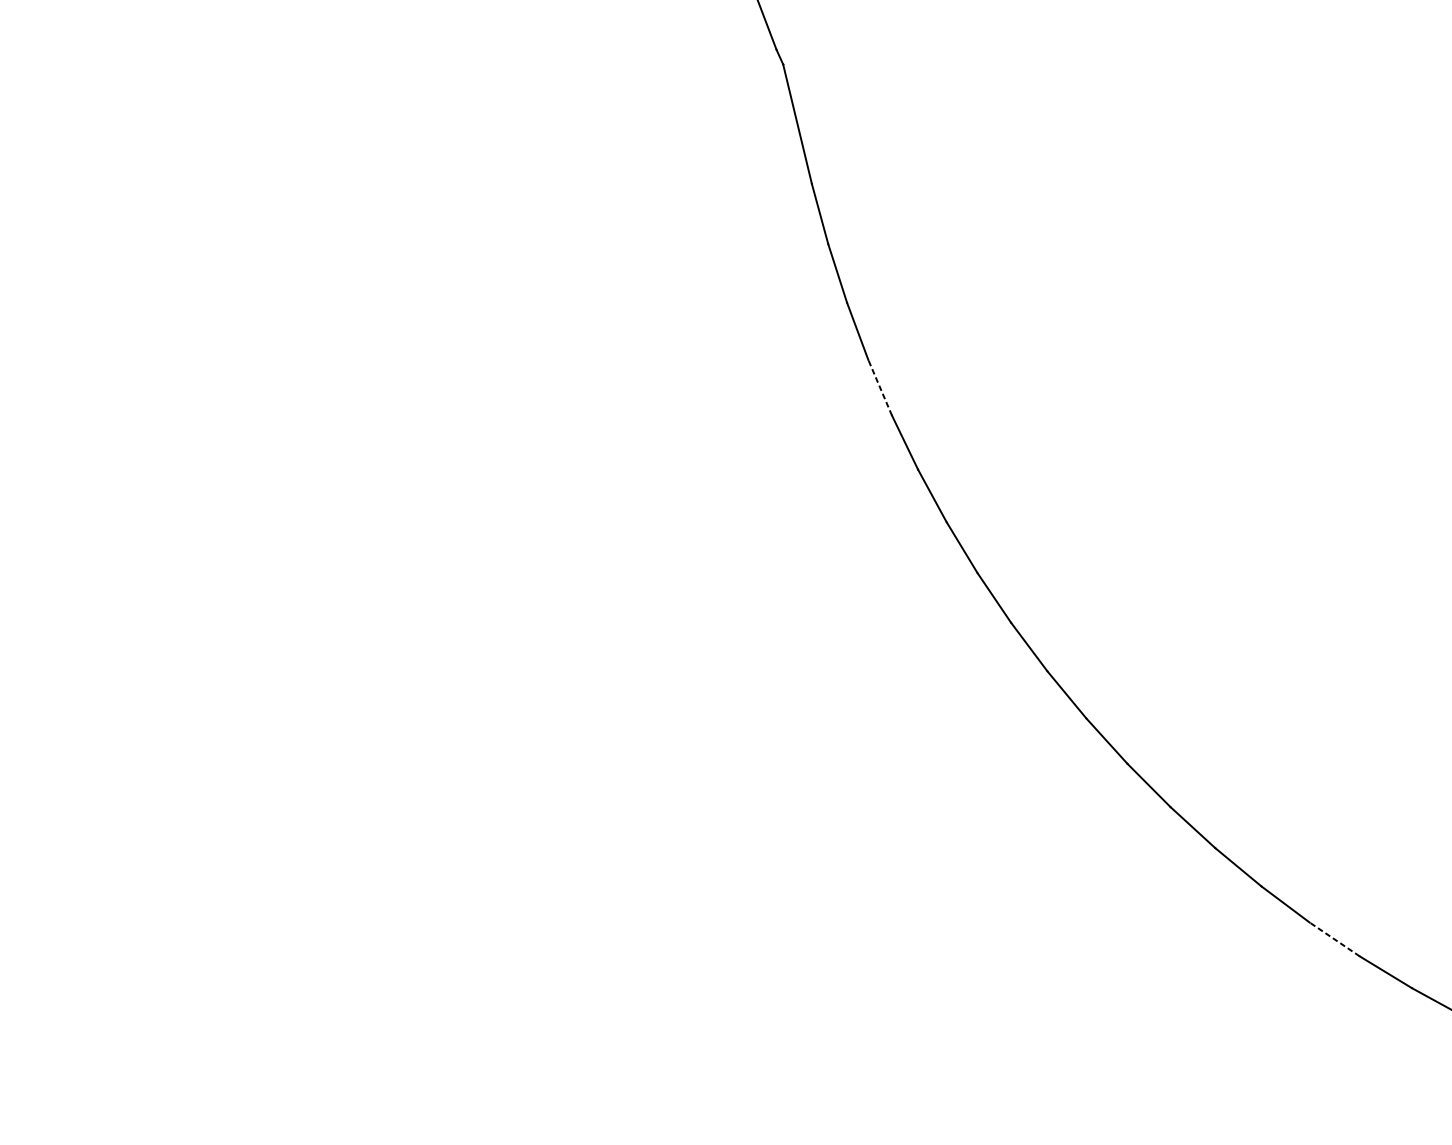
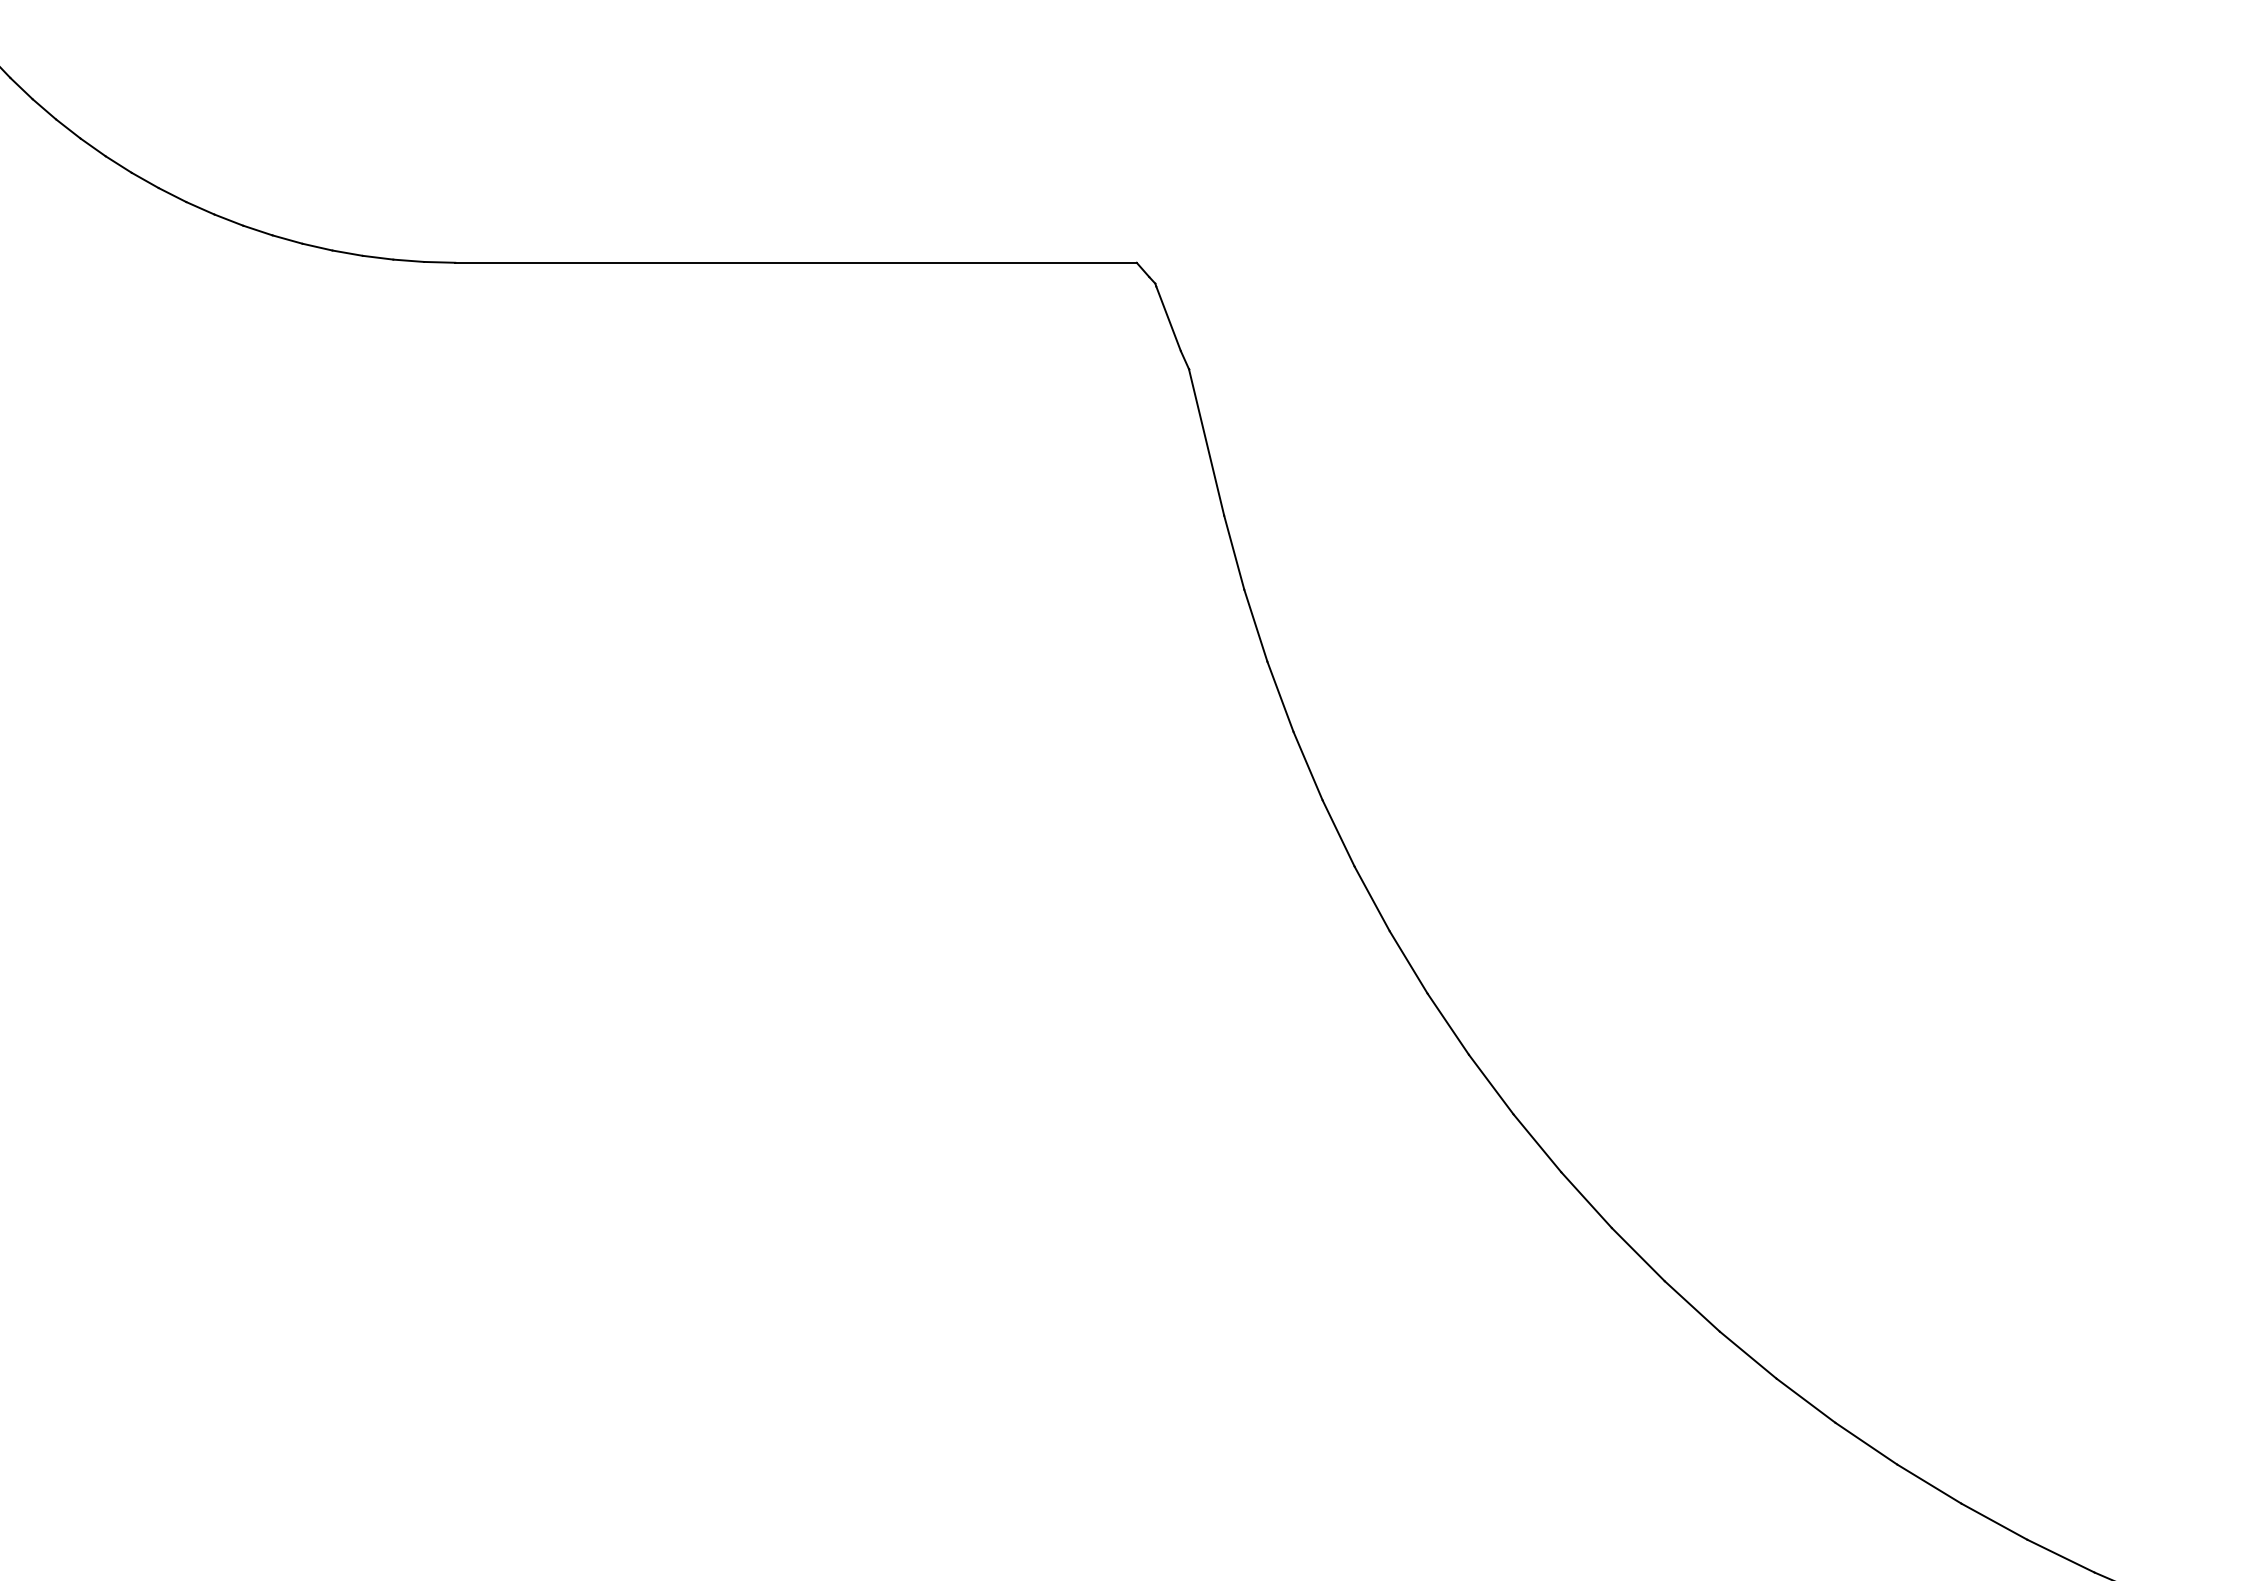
line: (879, 387) -> (1307, 765), dashed -> solid
line: (1334, 939) -> (1865, 1443), dashed -> solid

